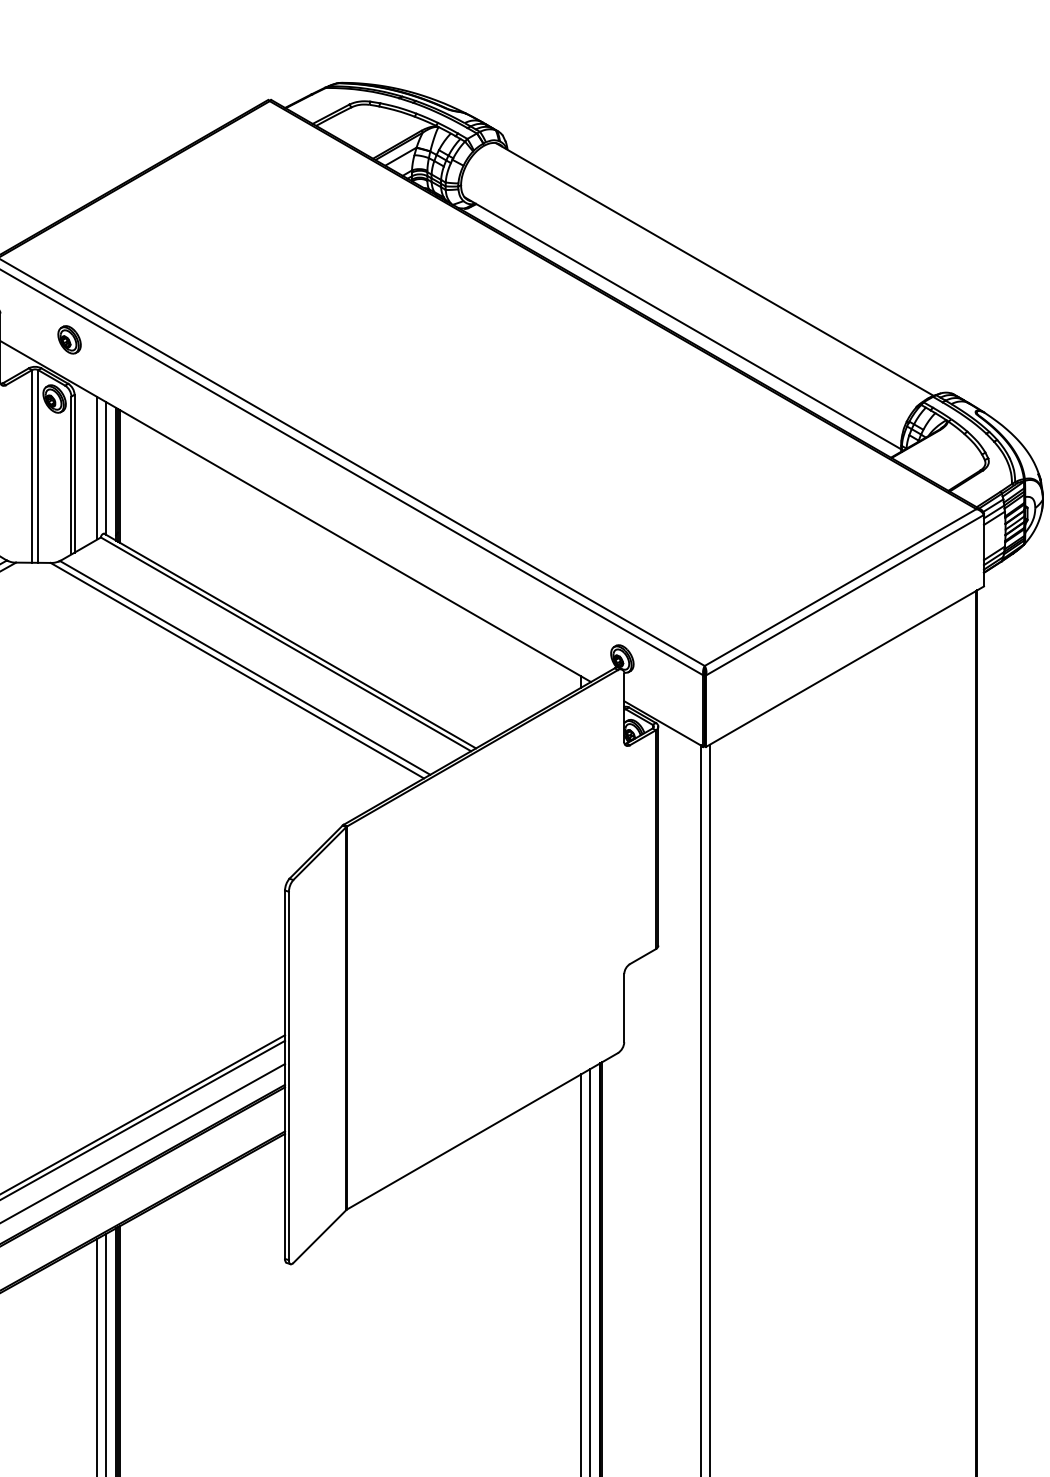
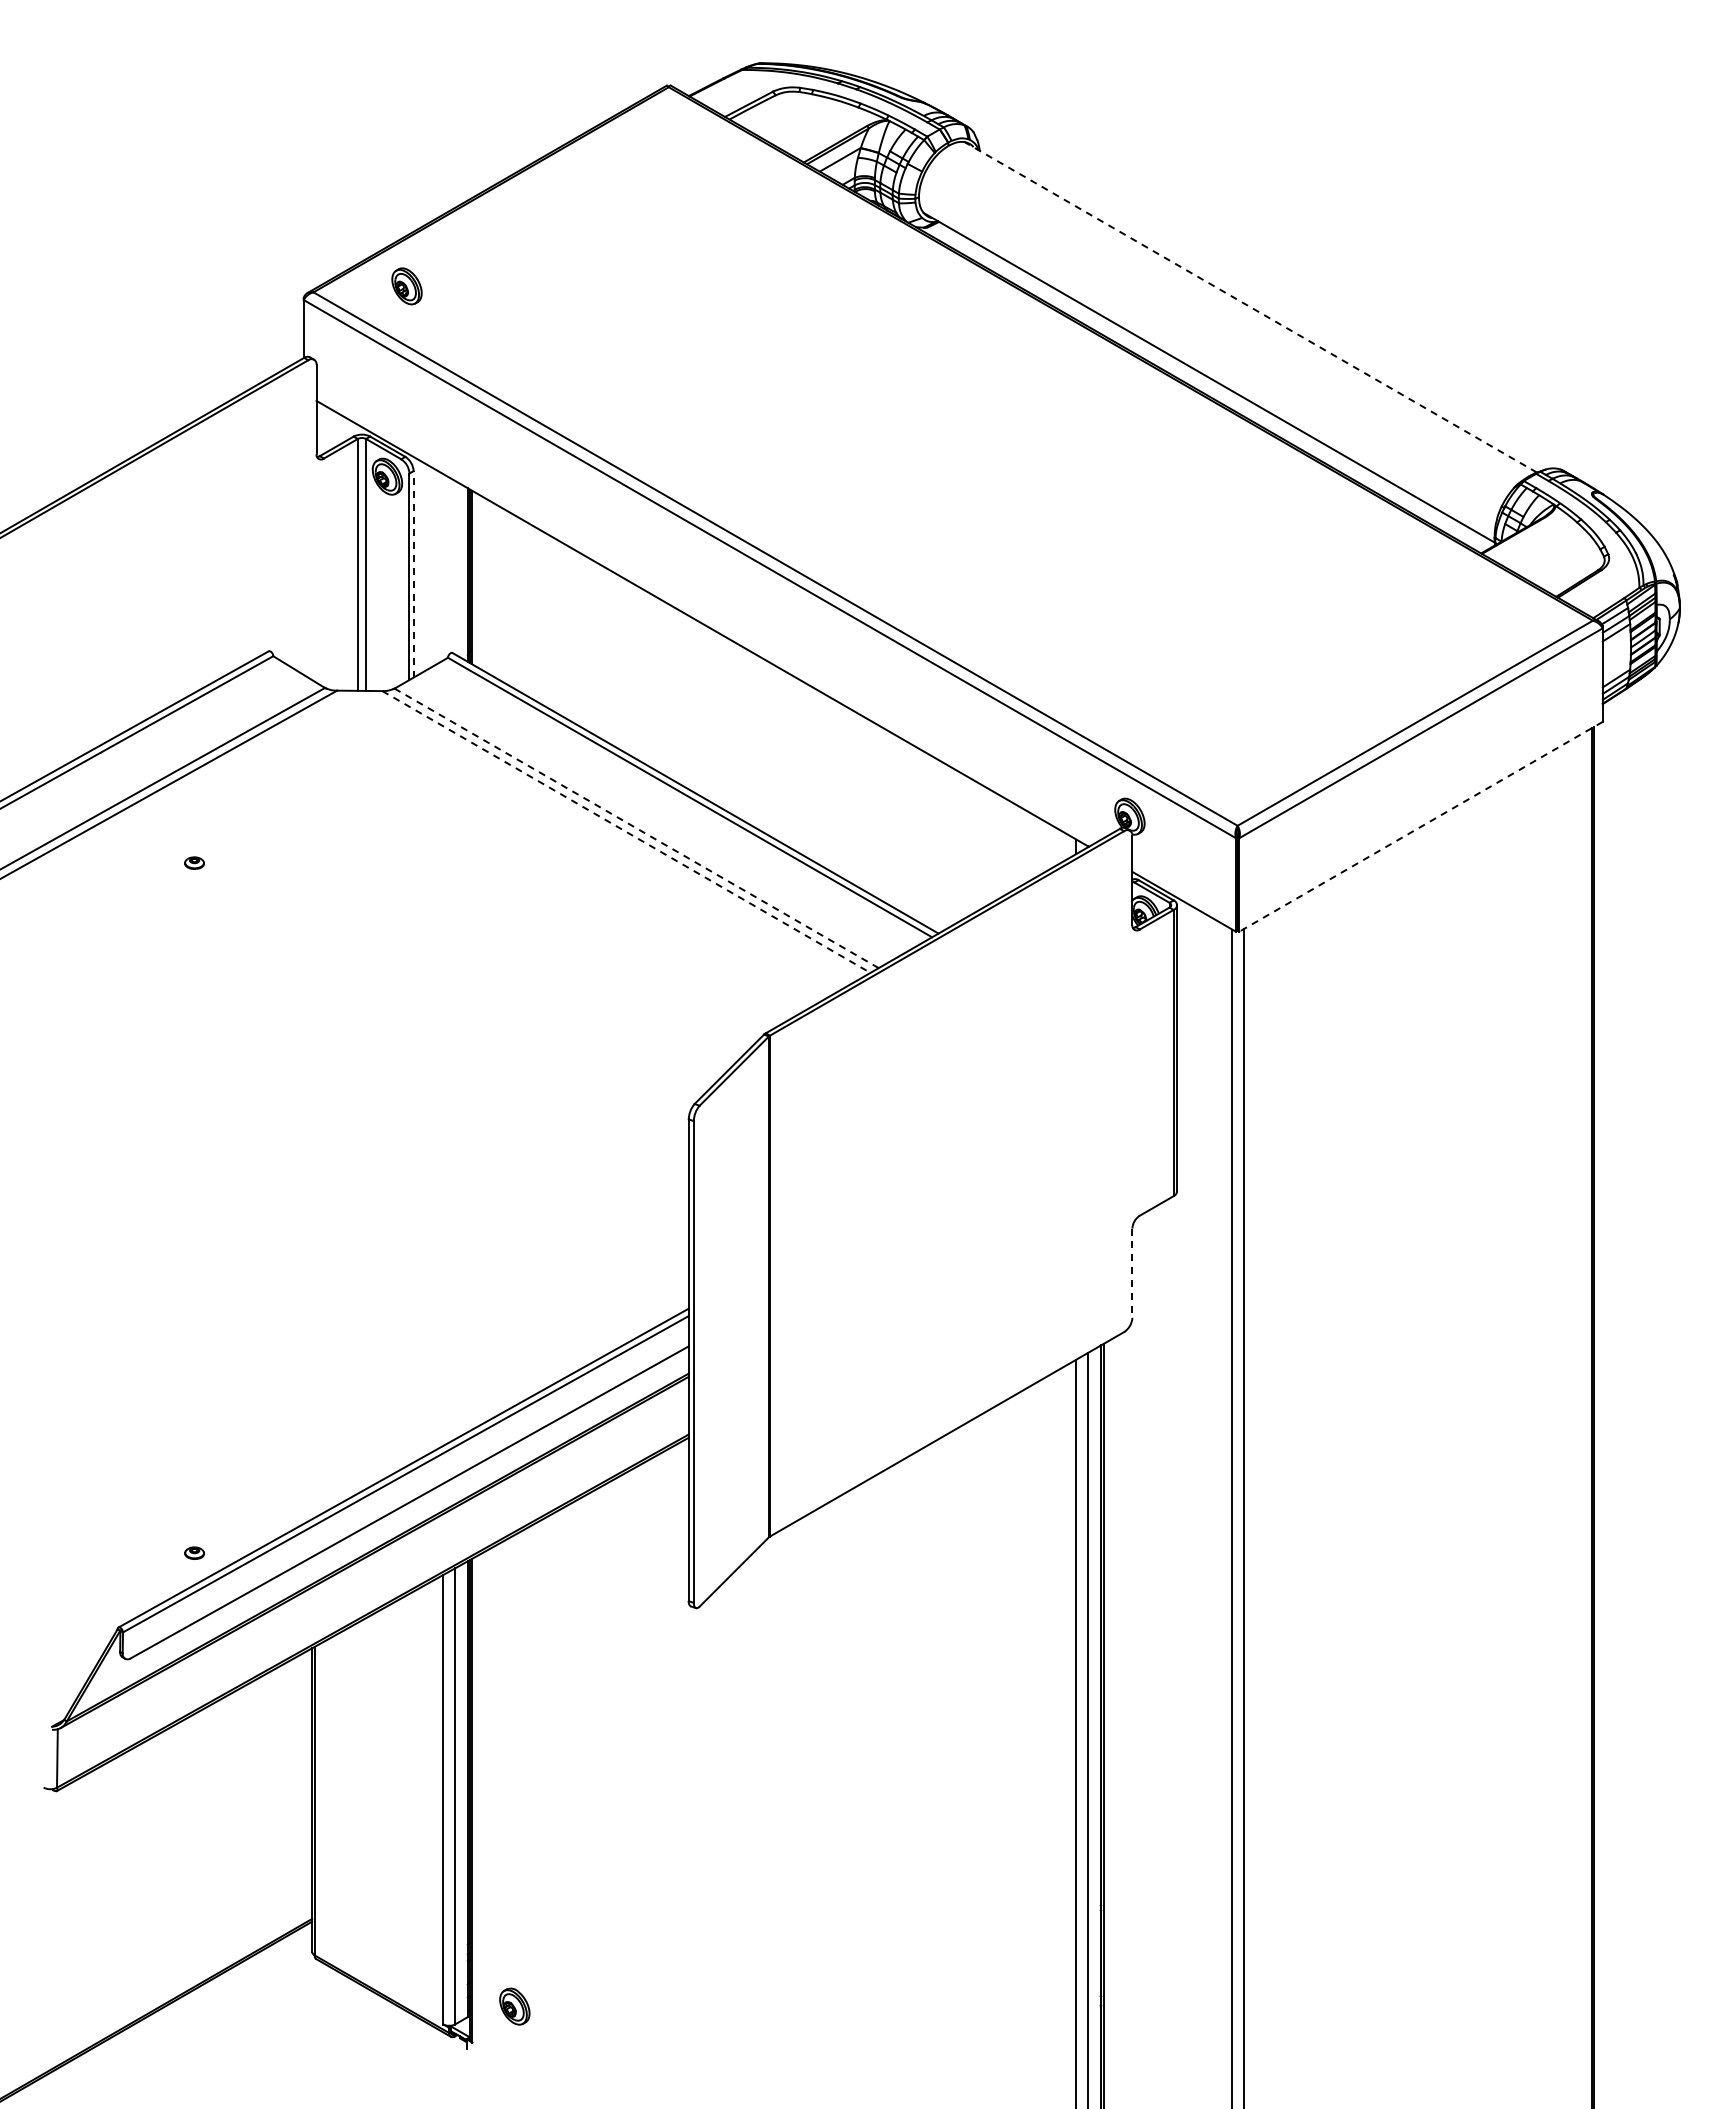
line: (714, 269) -> (1250, 307), solid -> dashed
part: (69, 339) -> (406, 286), moved
line: (97, 468) -> (443, 567), removed
line: (106, 468) -> (455, 567), removed
line: (74, 473) -> (413, 573), solid -> dashed
line: (845, 666) -> (1421, 826), solid -> dashed
line: (245, 668) -> (636, 828), solid -> dashed
line: (237, 670) -> (626, 831), solid -> dashed
line: (624, 1008) -> (1132, 1273), solid -> dashed

